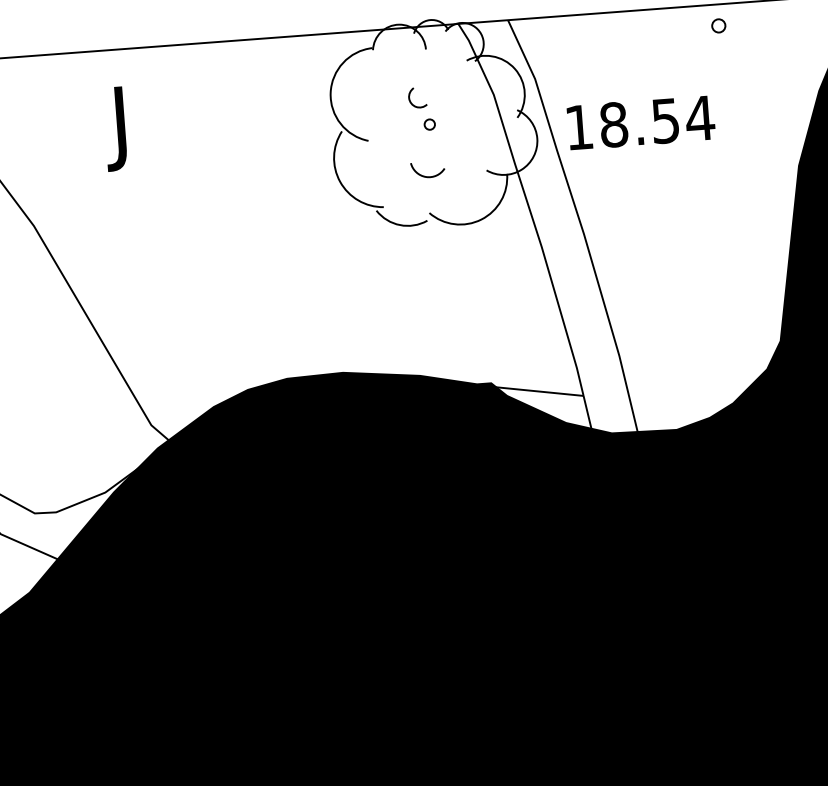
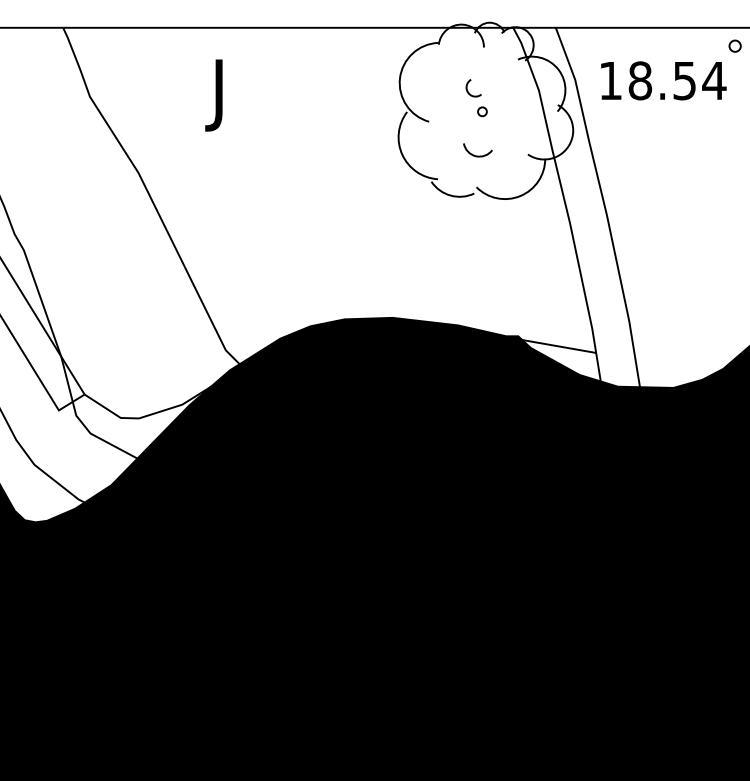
text: (640, 122) -> (663, 80), moved

